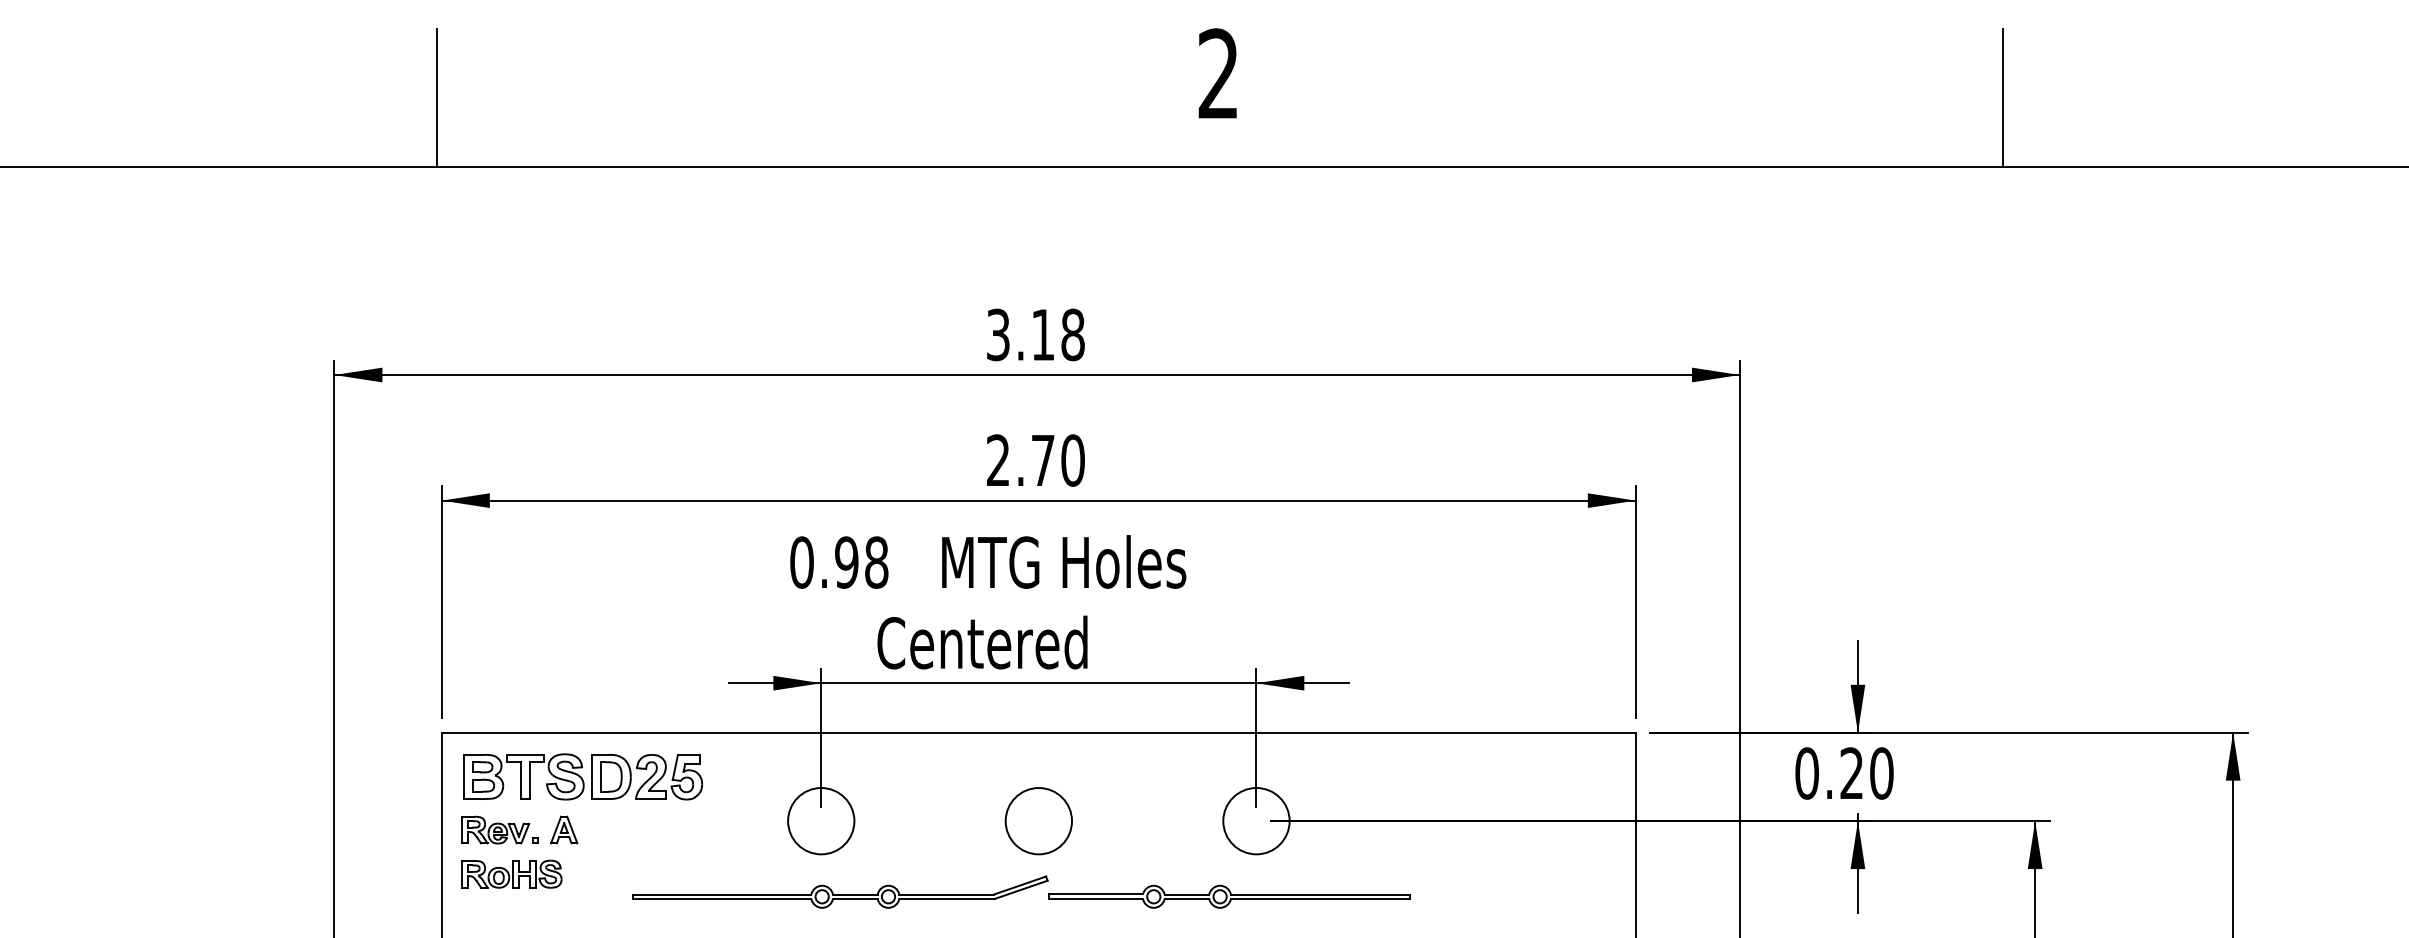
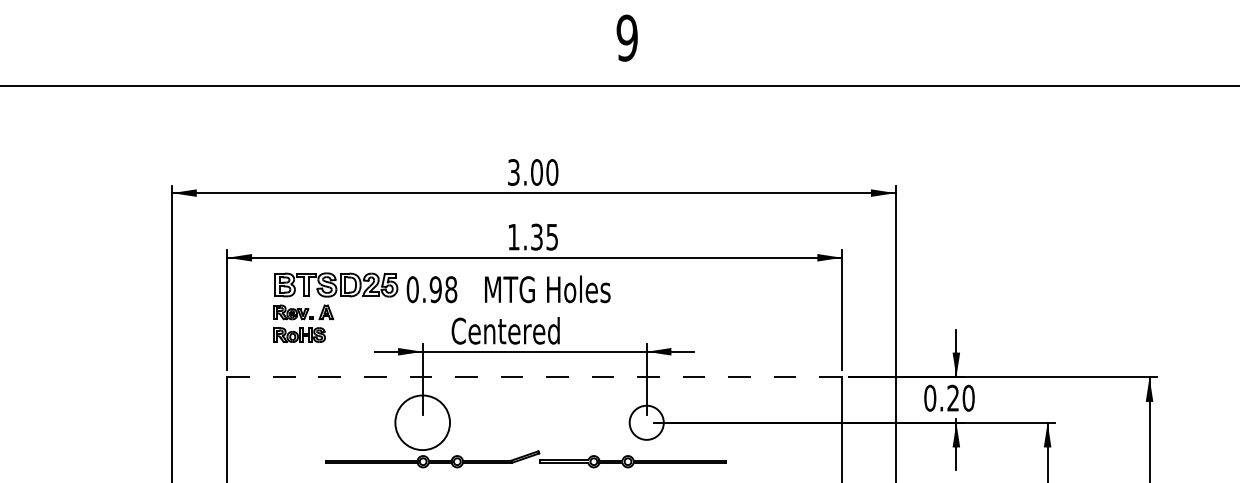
text: (1217, 72) -> (626, 37), 2 -> 9
line: (436, 97) -> (224, 50), removed
line: (2001, 97) -> (1030, 50), removed
text: (1057, 334) -> (544, 172), 3.18 -> 3.00
text: (1036, 459) -> (533, 236), 2.70 -> 1.35
line: (1038, 733) -> (534, 377), solid -> dashed
part: (581, 820) -> (335, 307), moved
circle: (820, 820) -> (422, 422), size x1.6
circle: (1038, 820) -> (534, 422), removed

